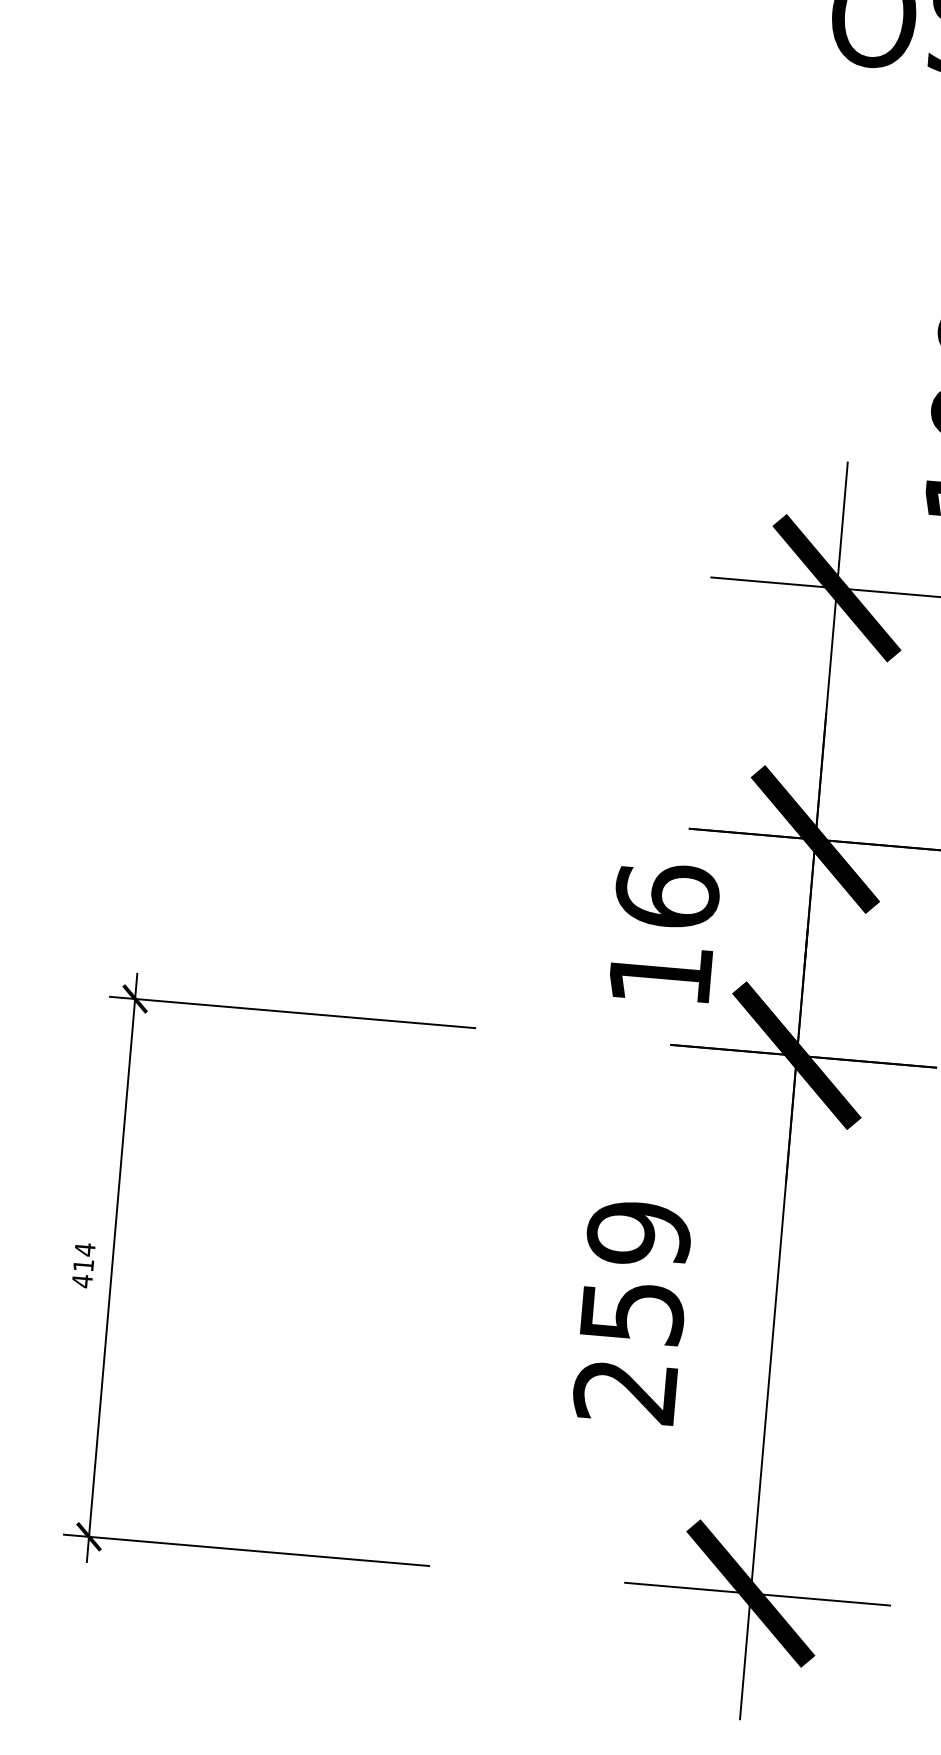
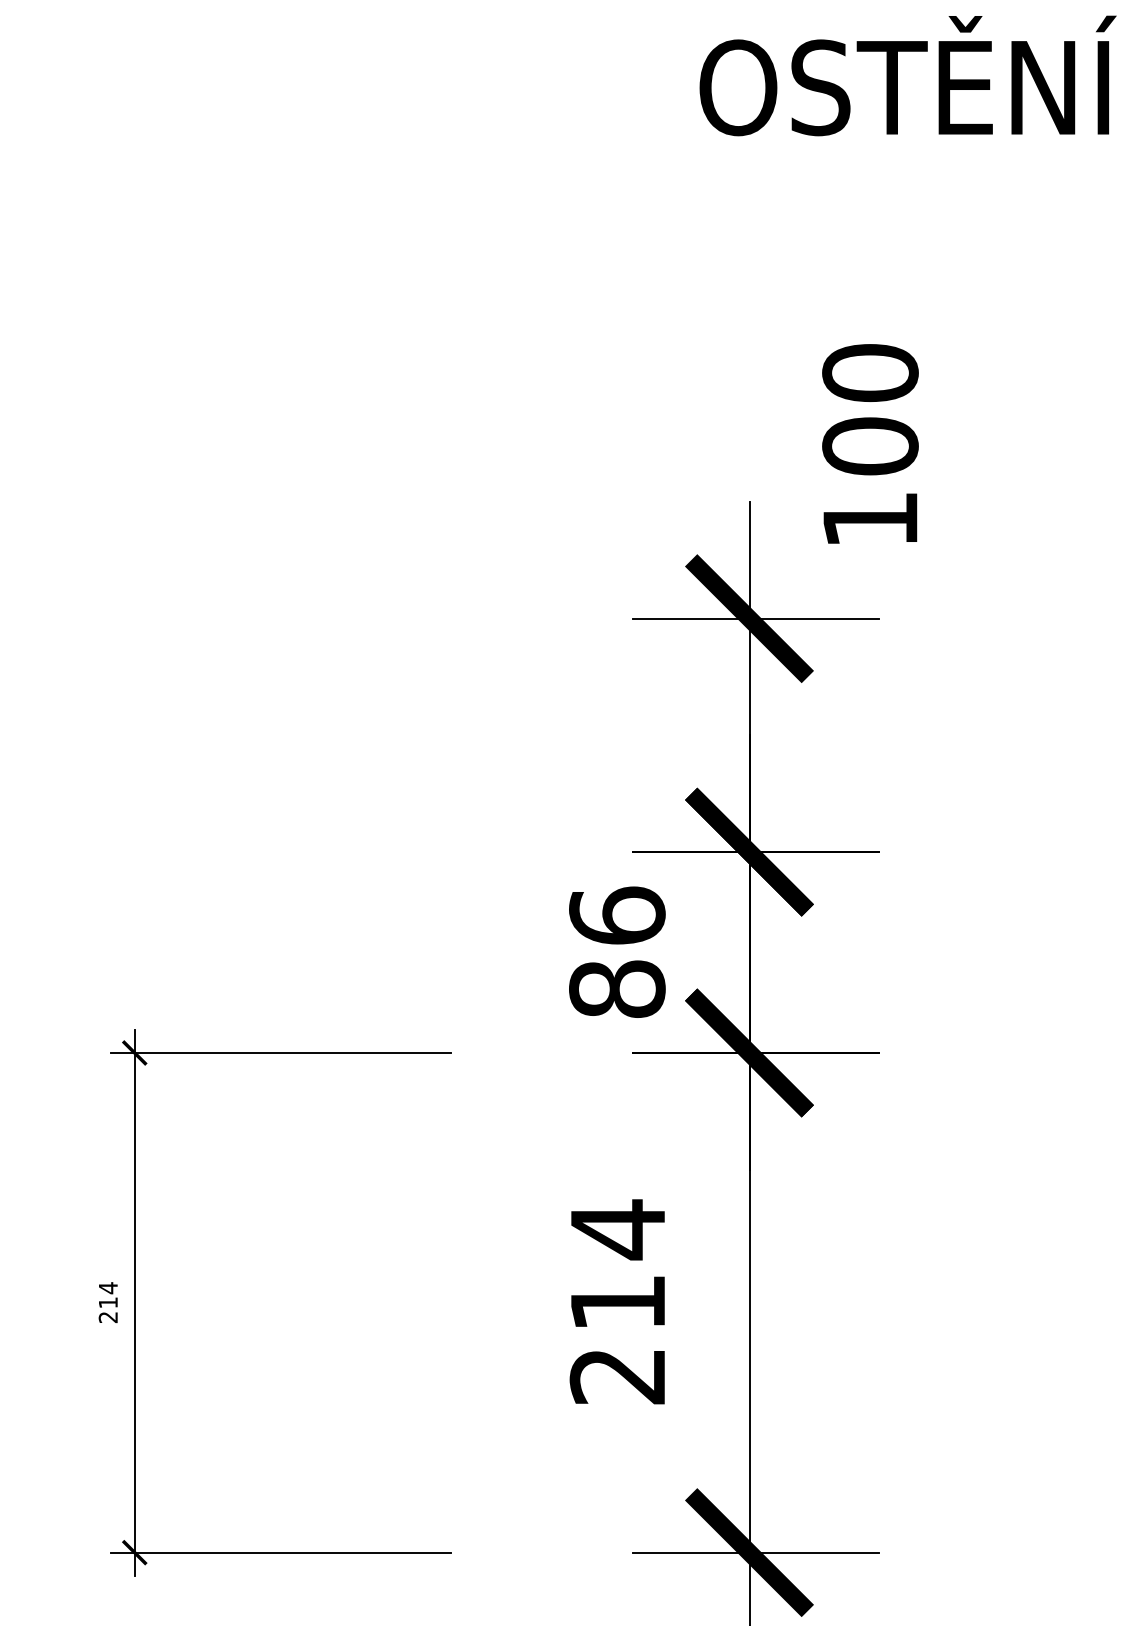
text: (660, 974) -> (617, 988), 16 -> 86
text: (635, 1271) -> (617, 1264), 259 -> 214
text: (81, 1281) -> (107, 1317), 414 -> 214

